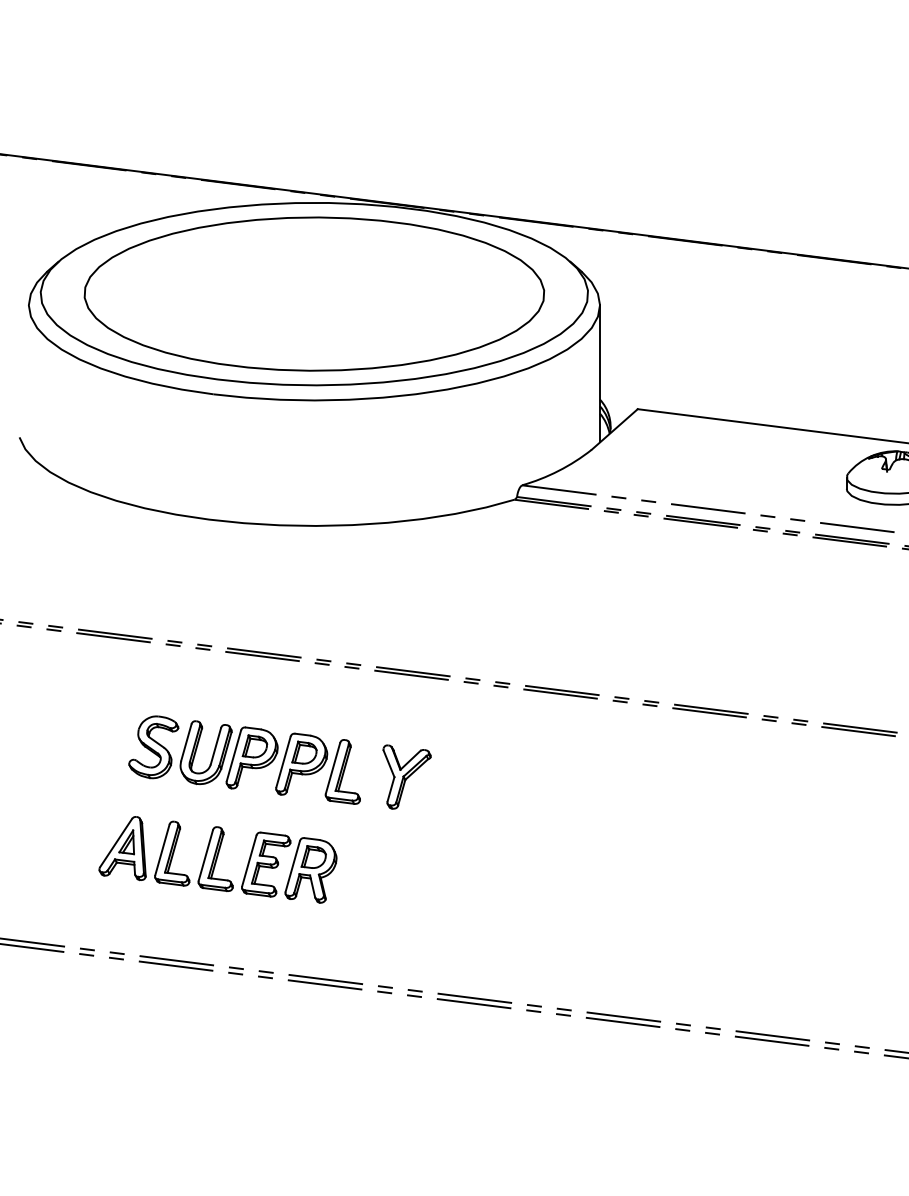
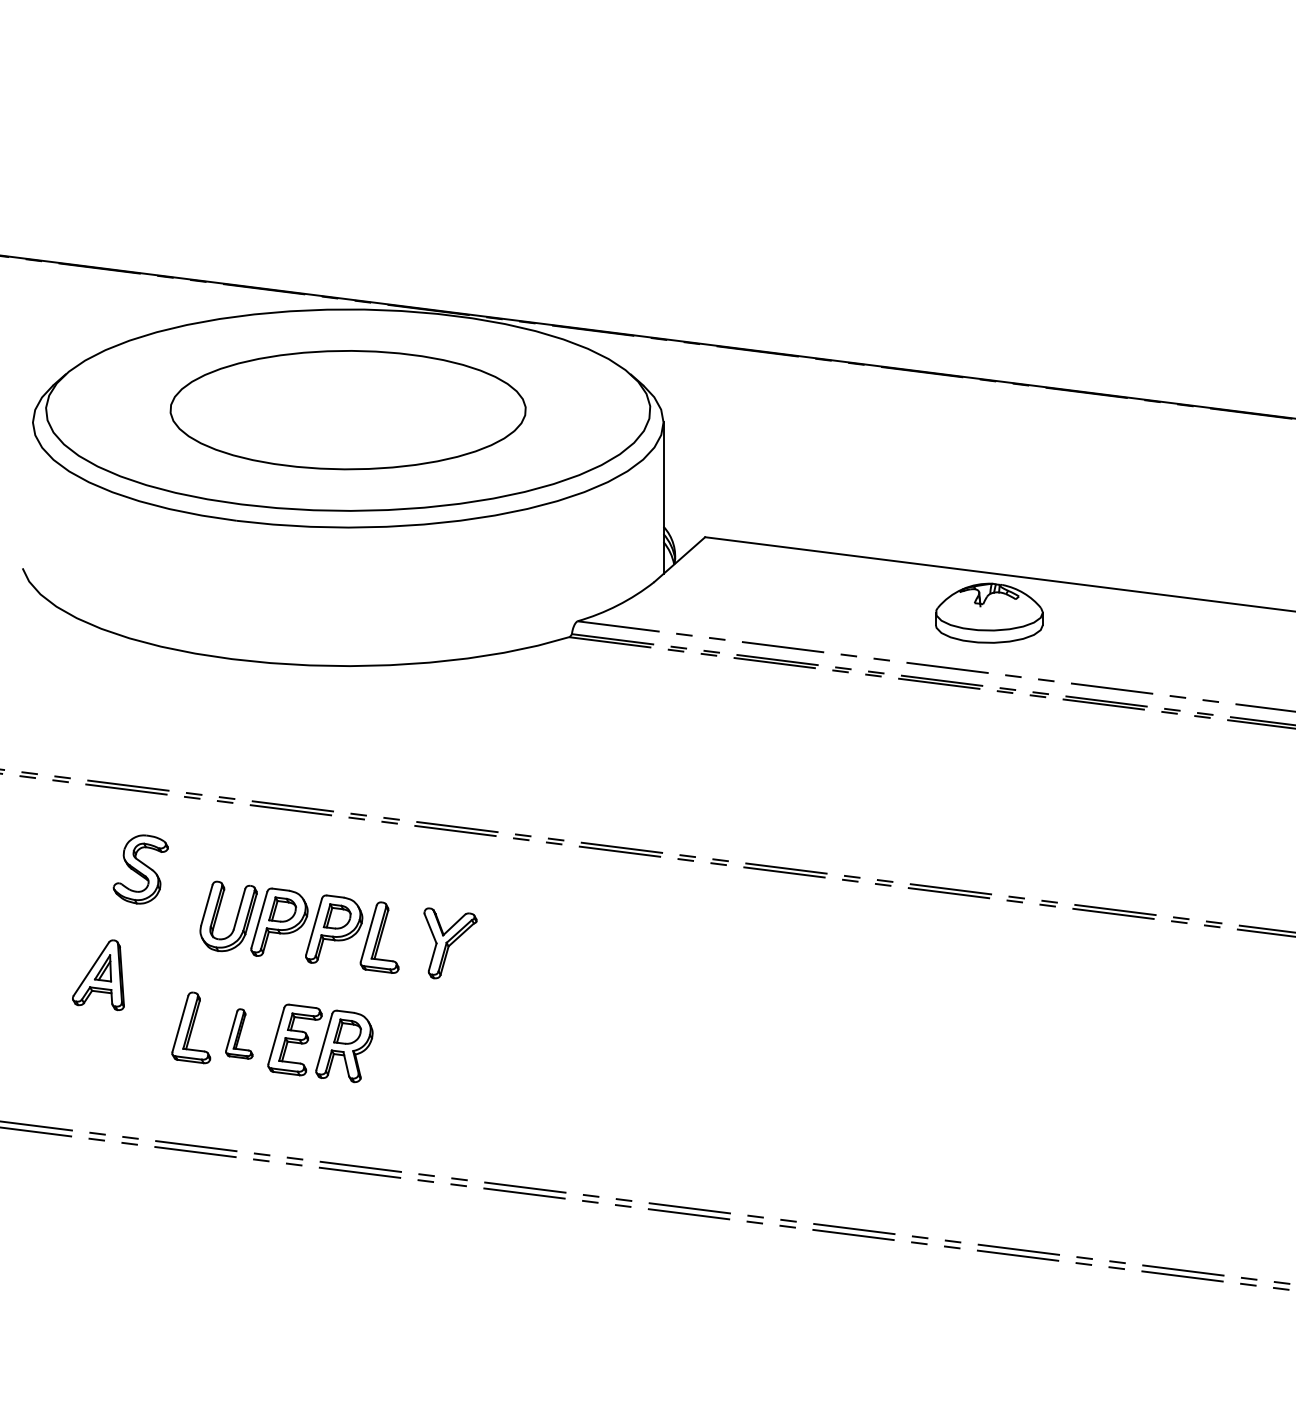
part: (313, 293) -> (347, 409), size x0.7
part: (153, 747) -> (140, 869), moved
part: (122, 848) -> (98, 975), moved
part: (215, 858) -> (239, 1033), size x0.7

